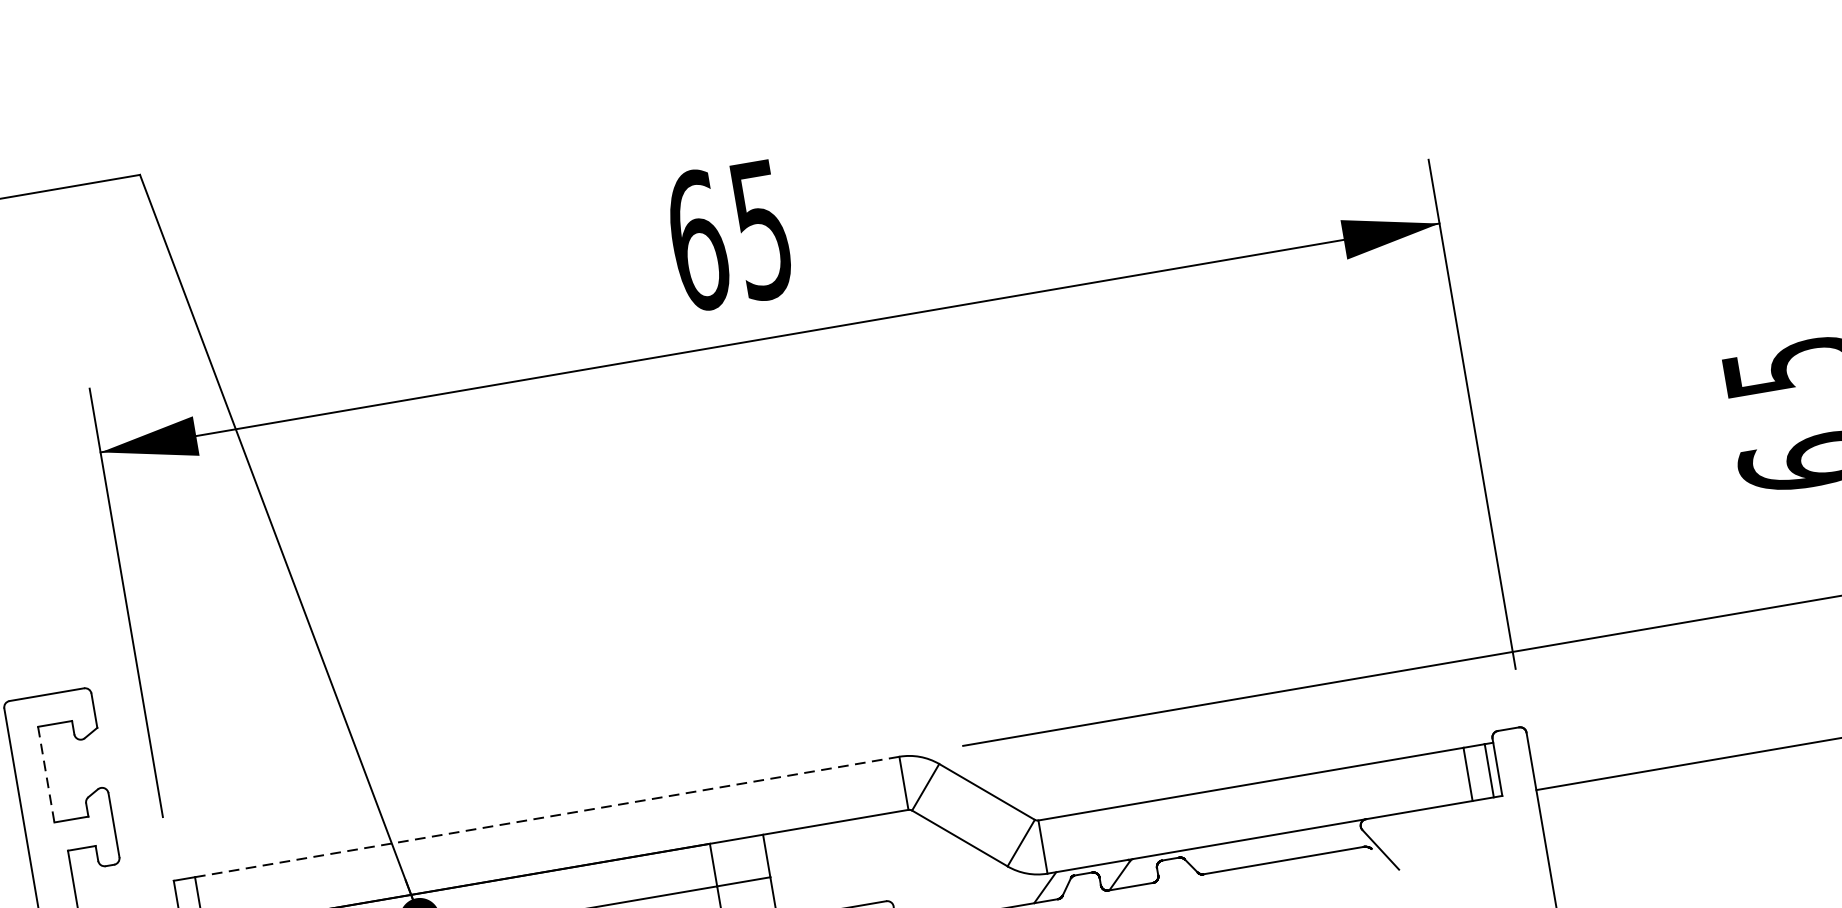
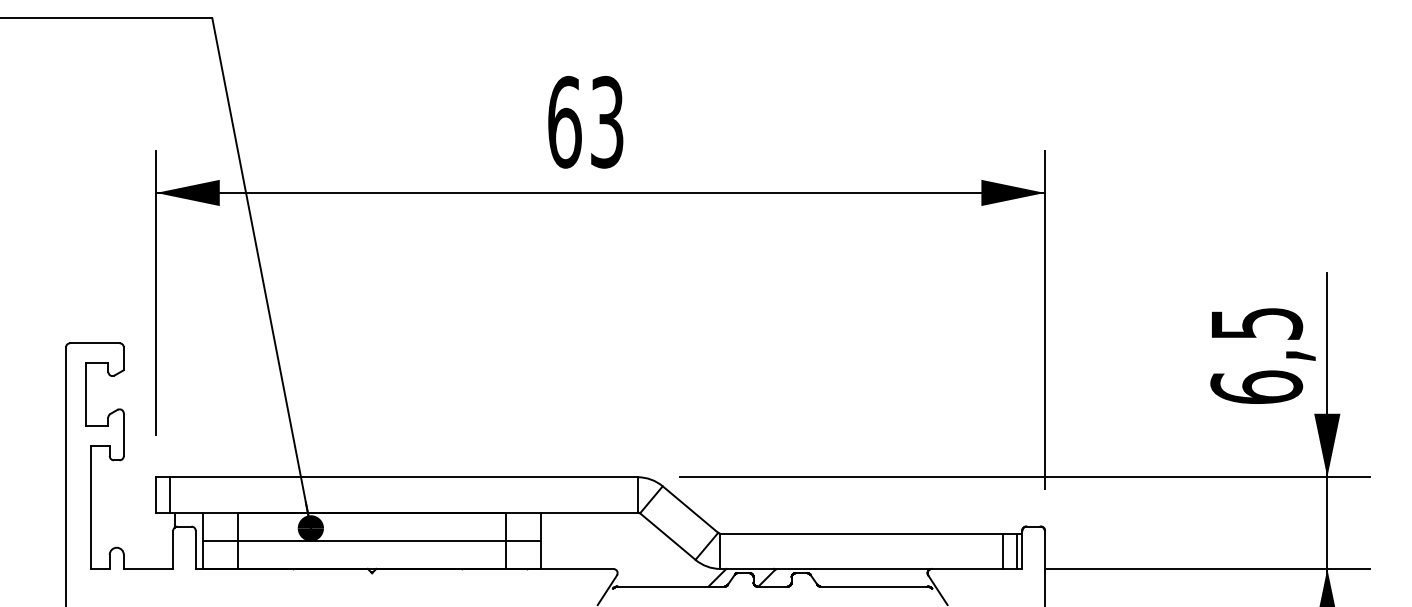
text: (762, 228) -> (607, 121), 65 -> 63
line: (45, 774) -> (85, 394), dashed -> solid
line: (547, 817) -> (404, 477), dashed -> solid

